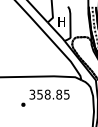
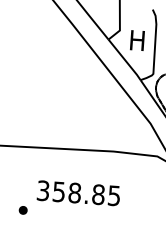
text: (45, 97) -> (69, 198), moved

